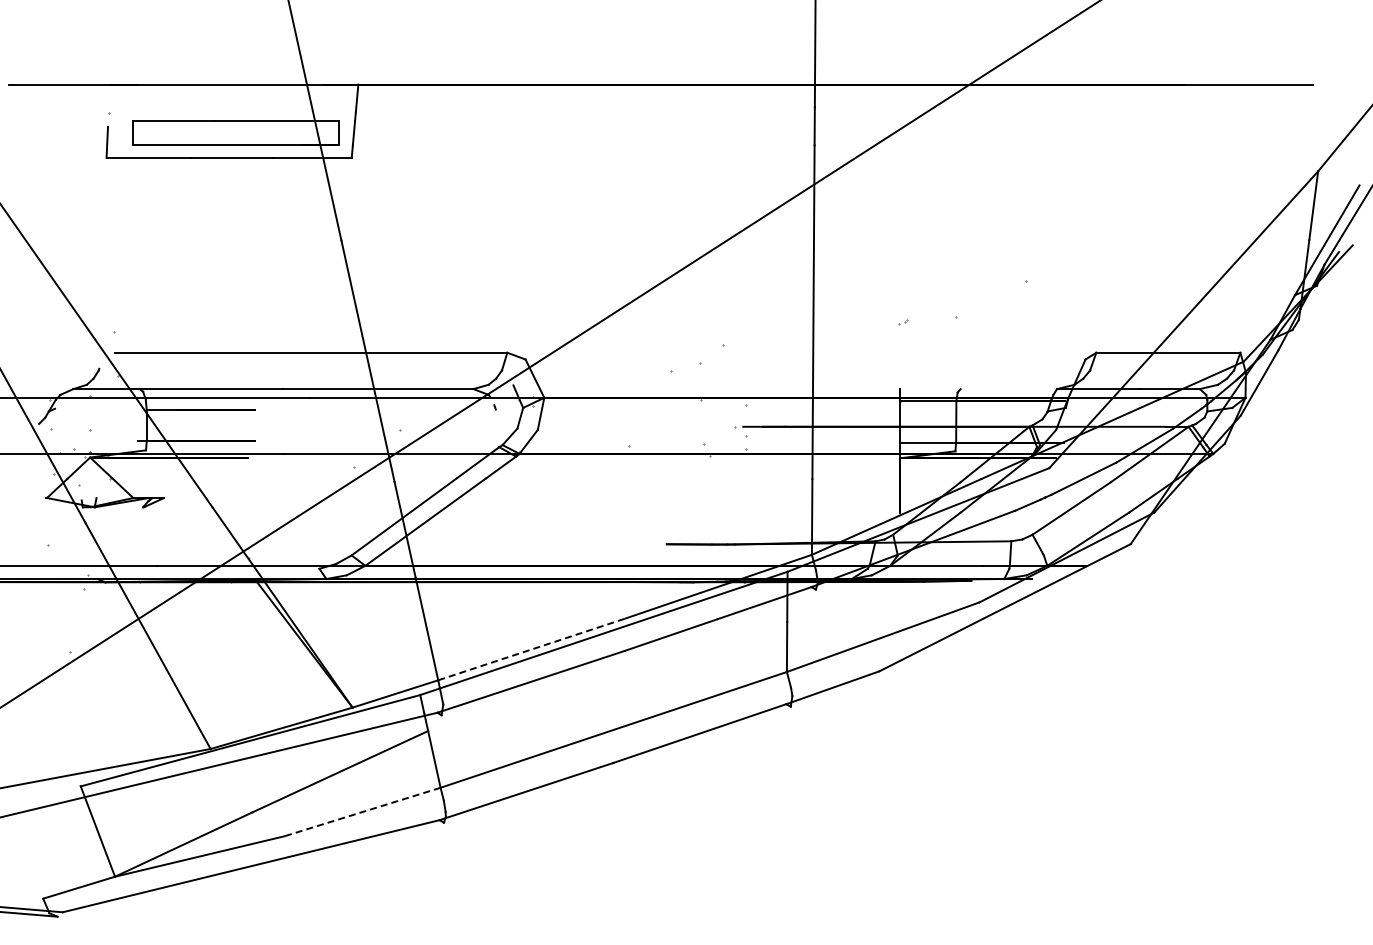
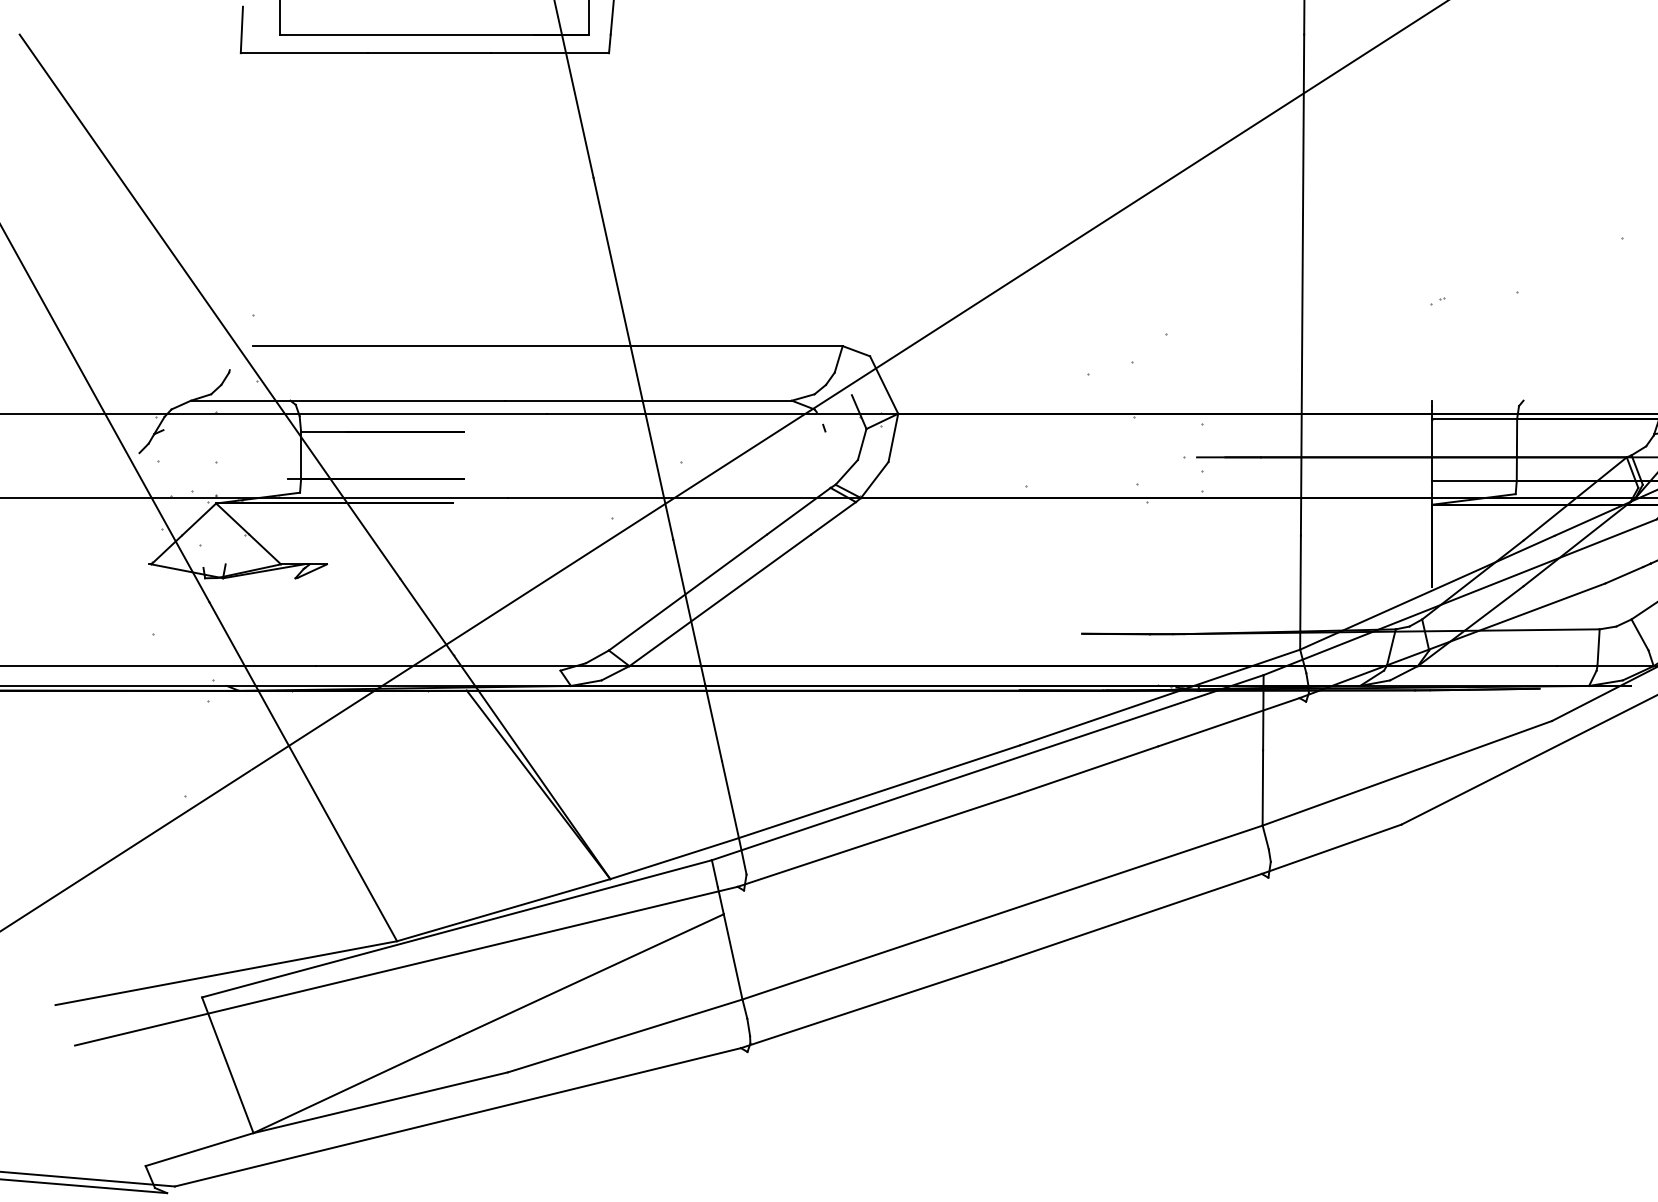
line: (531, 649) -> (878, 791), dashed -> solid
line: (362, 812) -> (625, 1036), dashed -> solid

